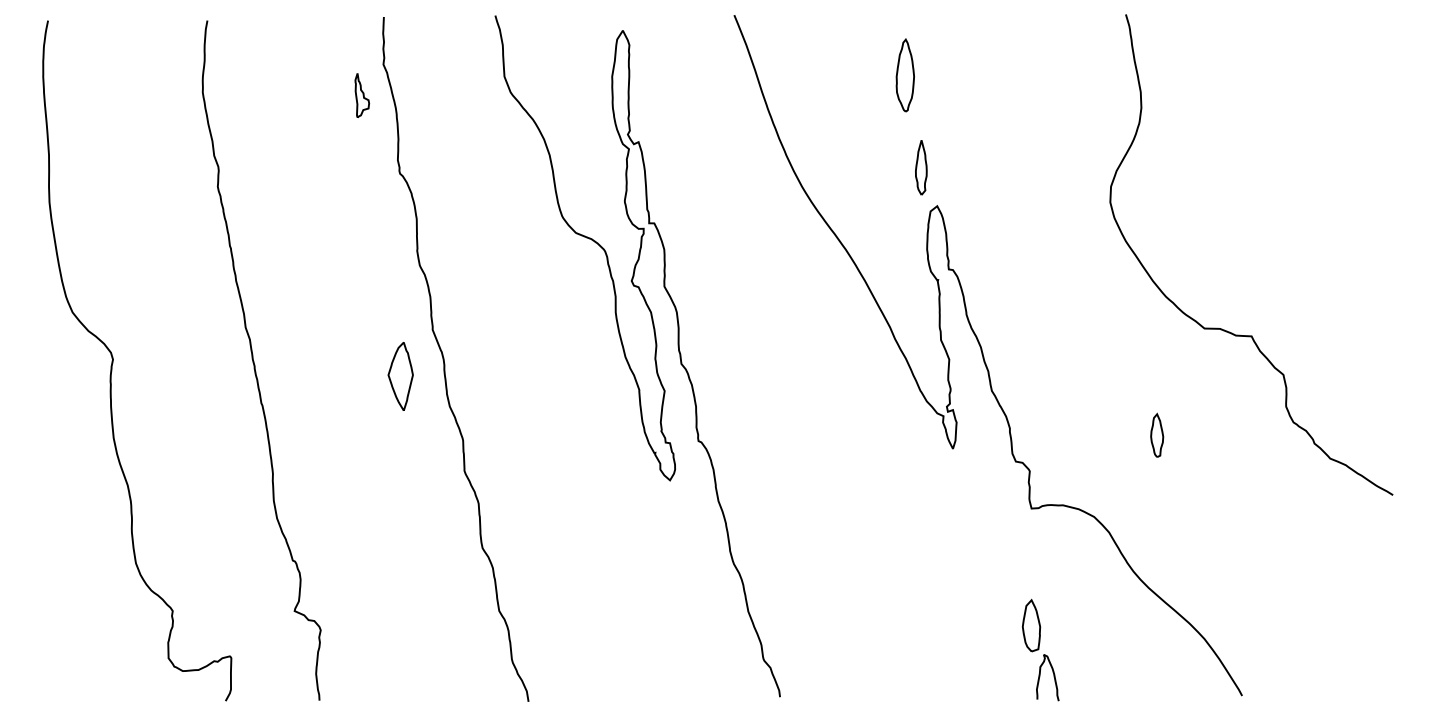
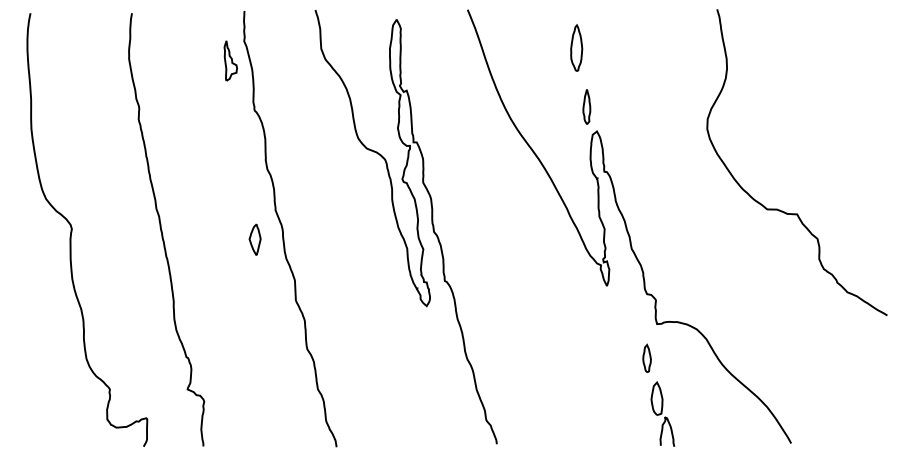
part: (361, 94) -> (230, 60), size x1.43
part: (399, 375) -> (254, 239), size x0.71
part: (1156, 433) -> (646, 357), moved

